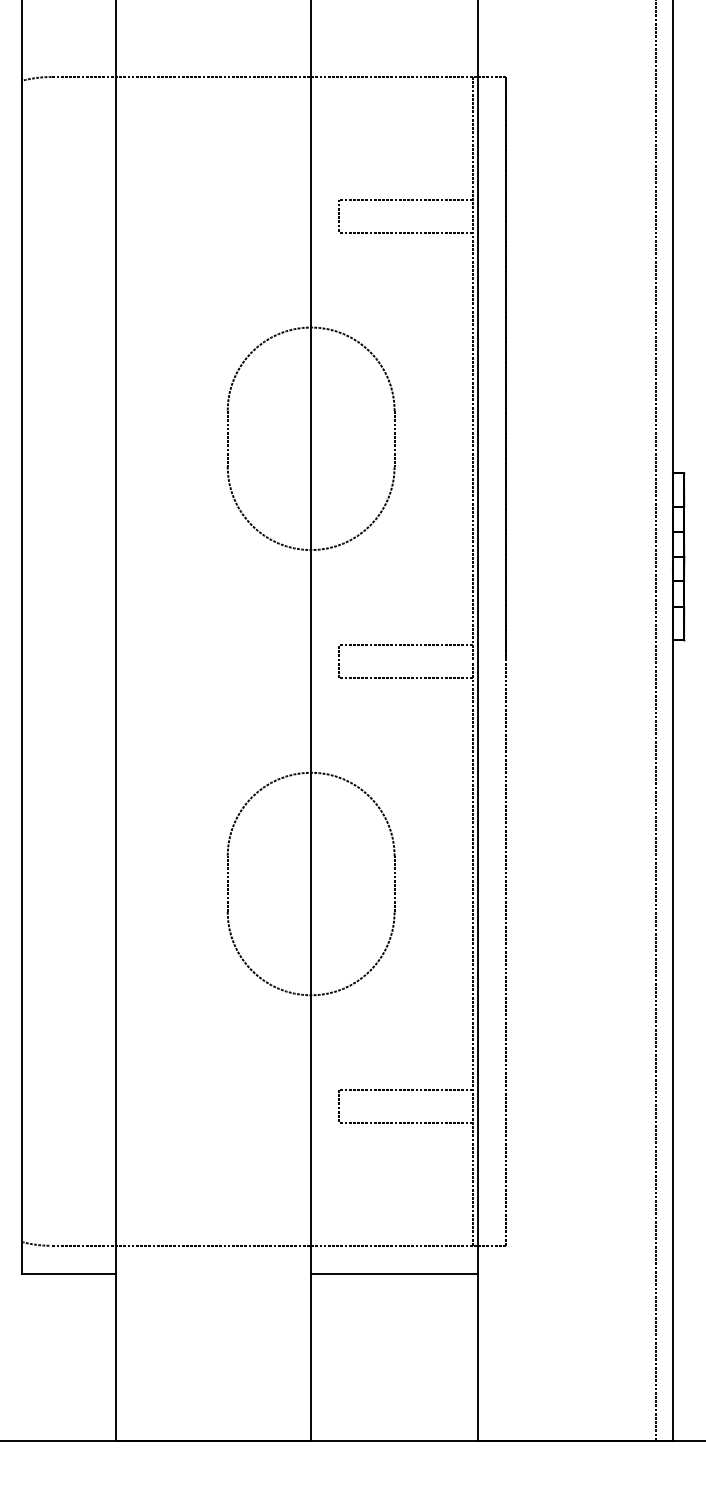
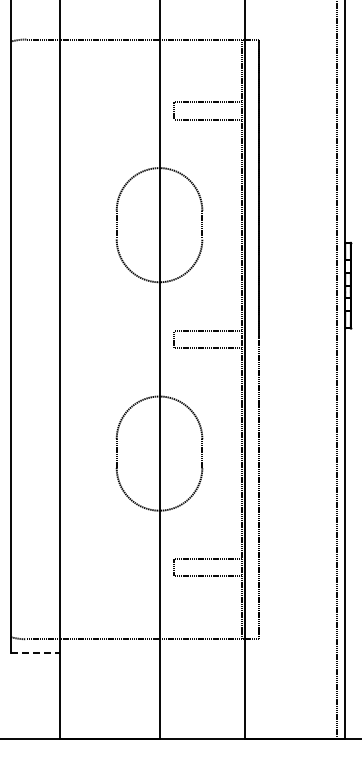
line: (69, 1273) -> (35, 653), solid -> dashed
line: (394, 1273) -> (202, 653), removed

